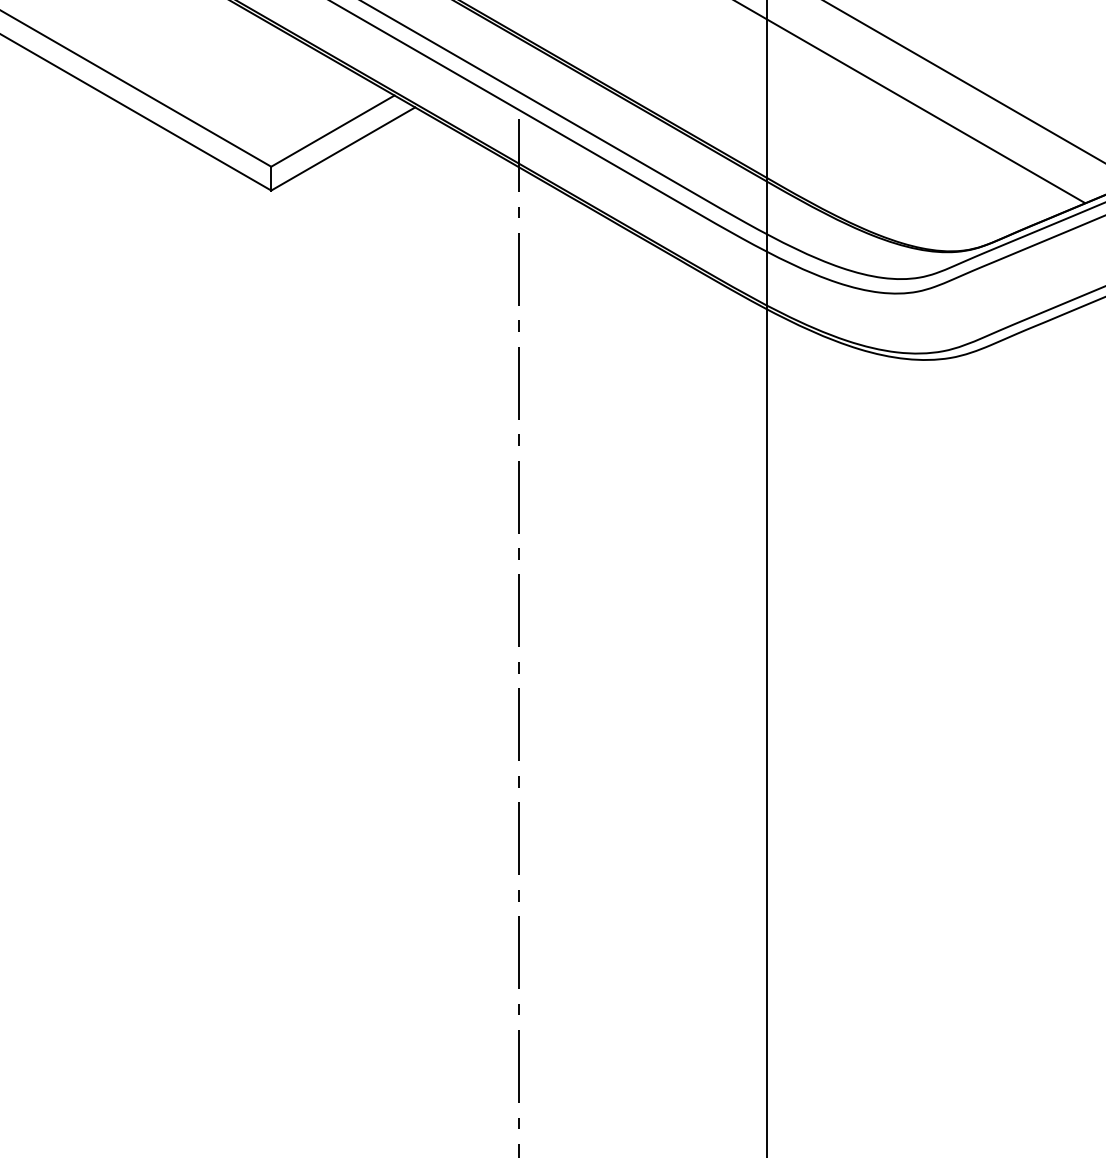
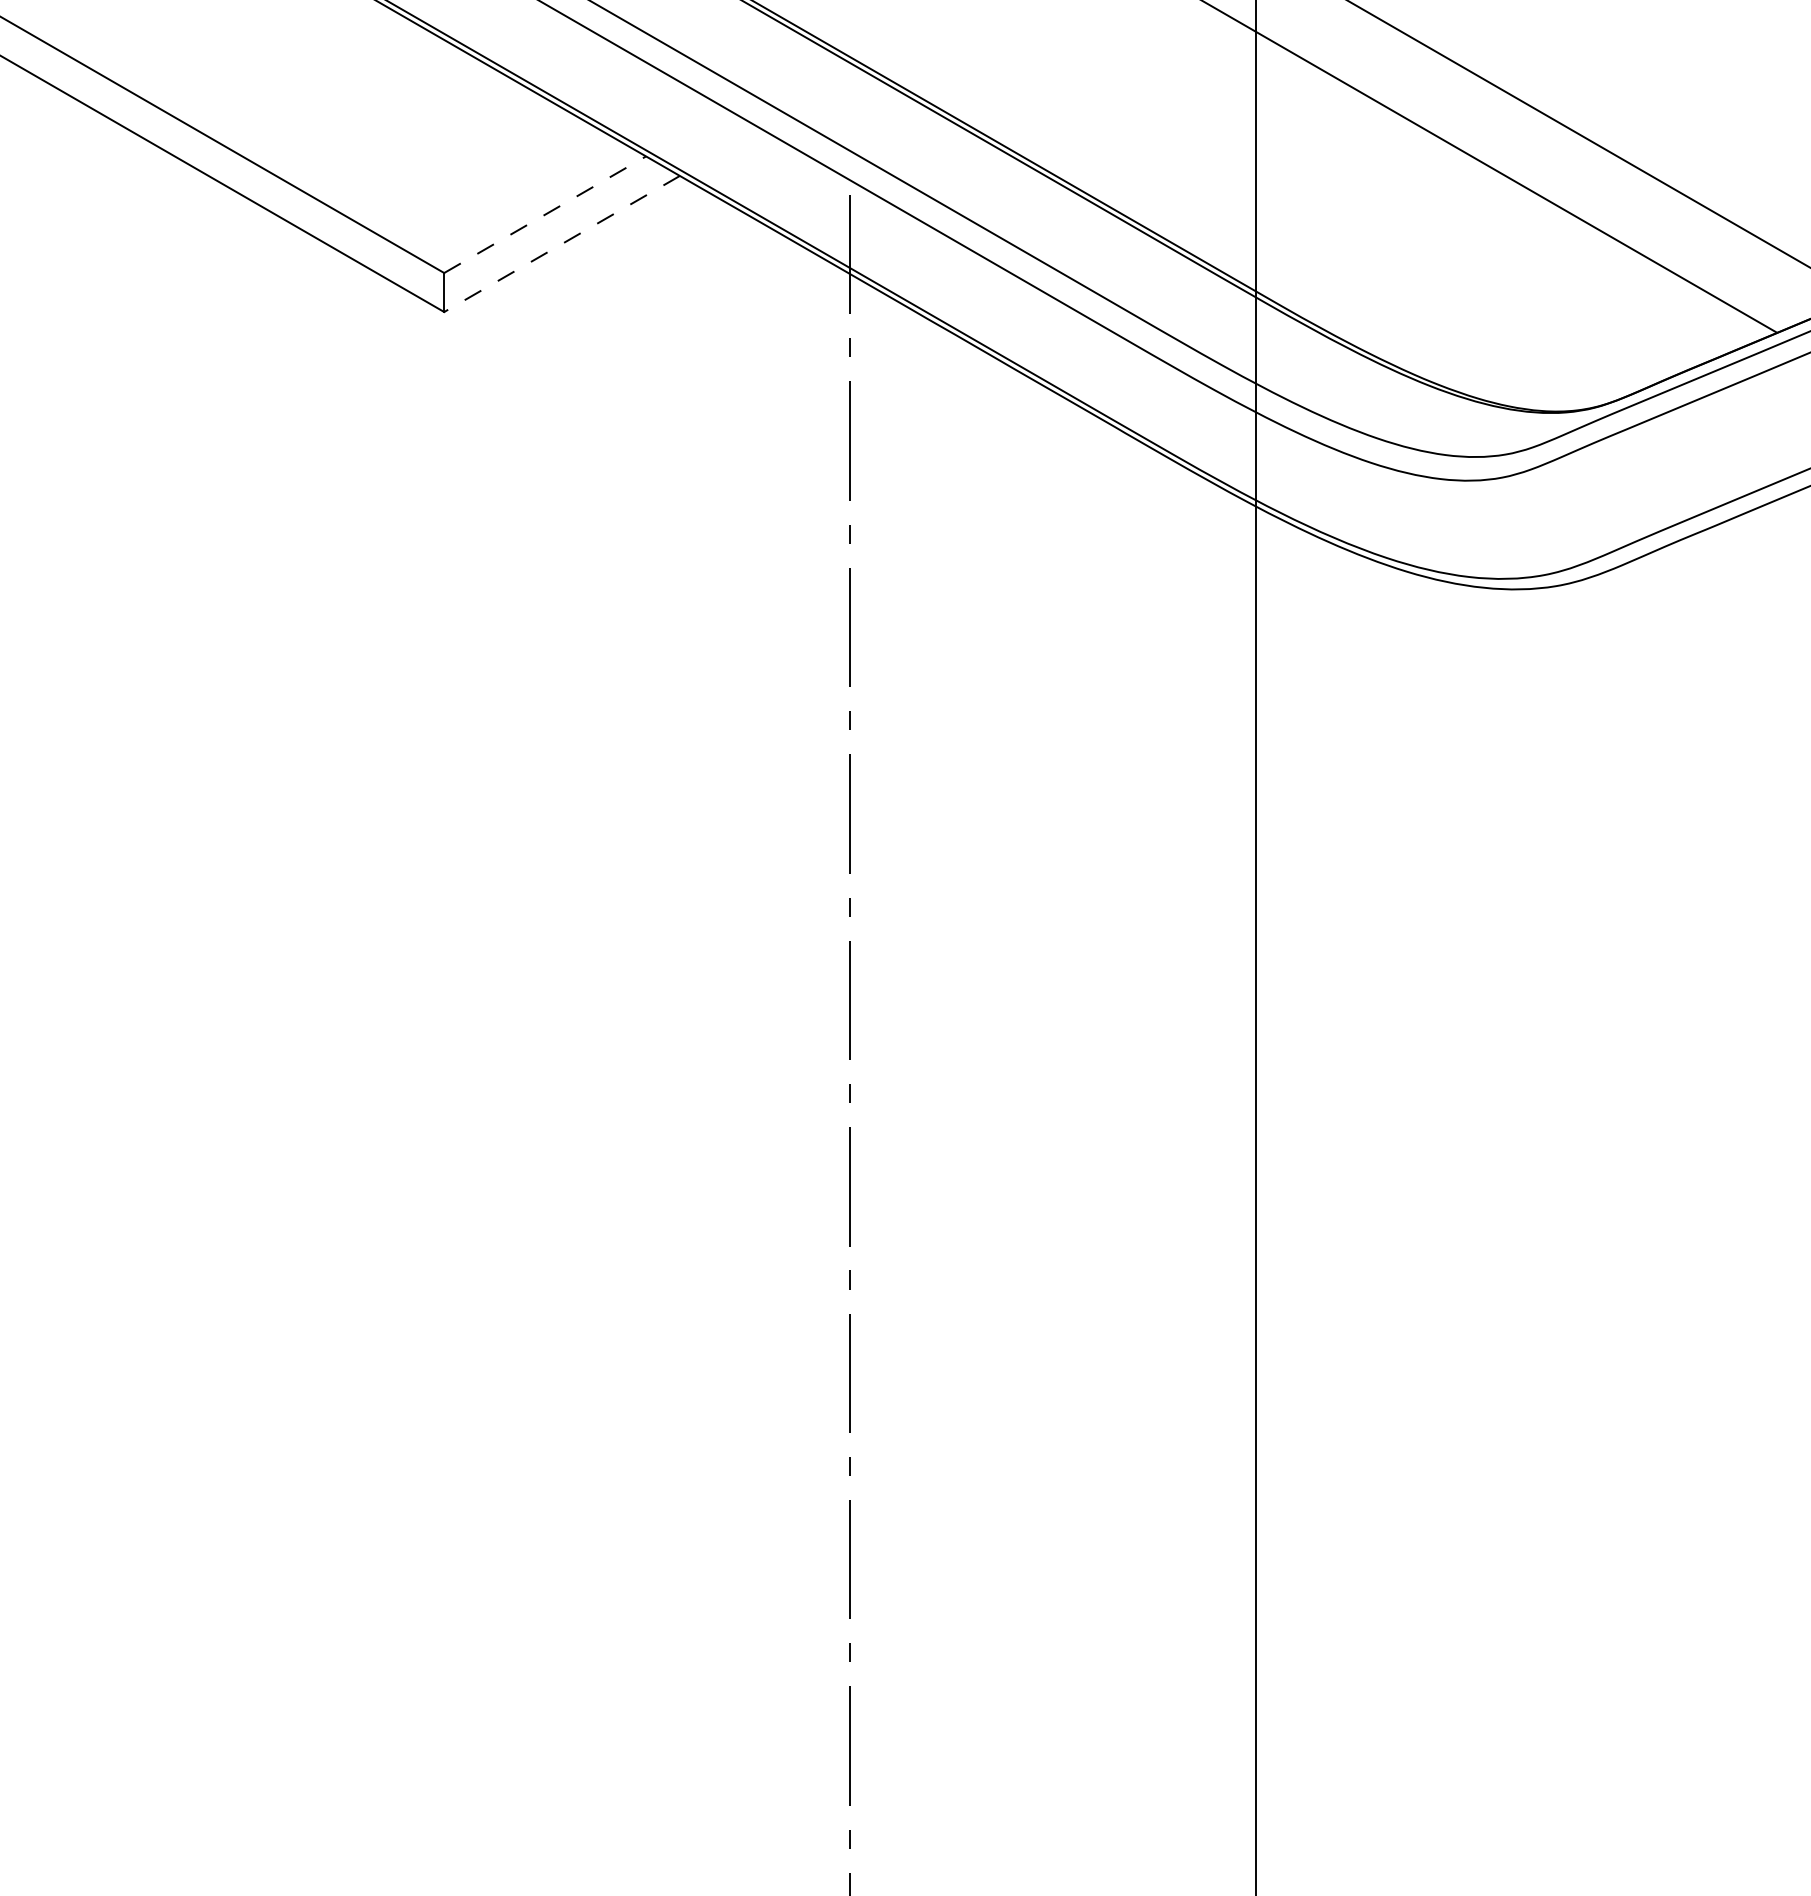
line: (333, 130) -> (546, 213), solid -> dashed
line: (342, 149) -> (560, 244), solid -> dashed

